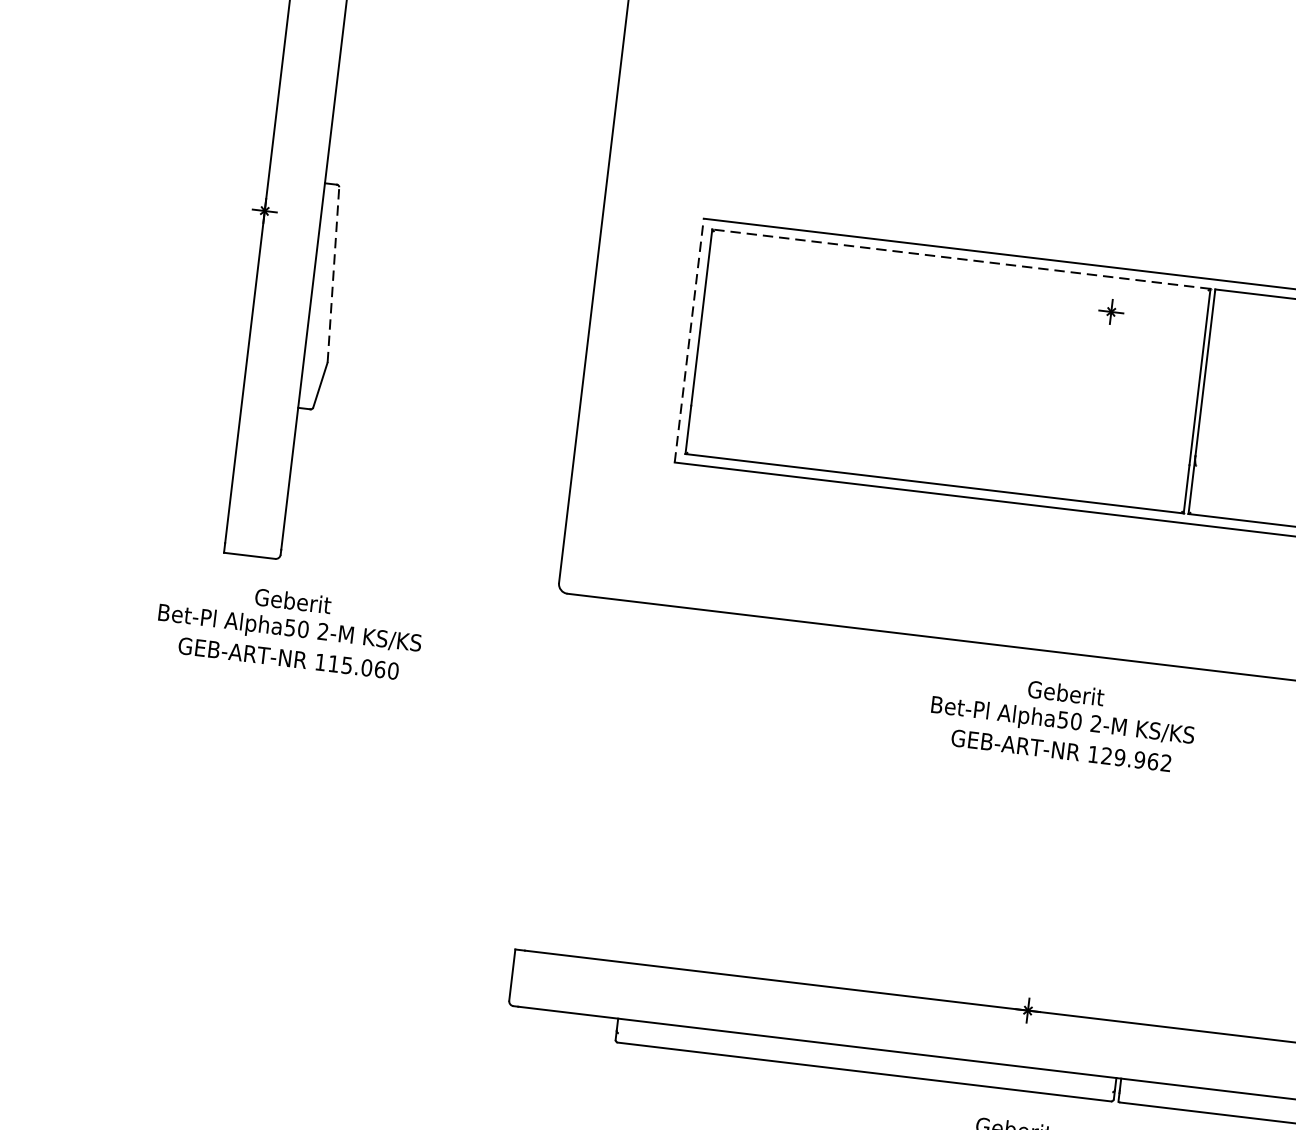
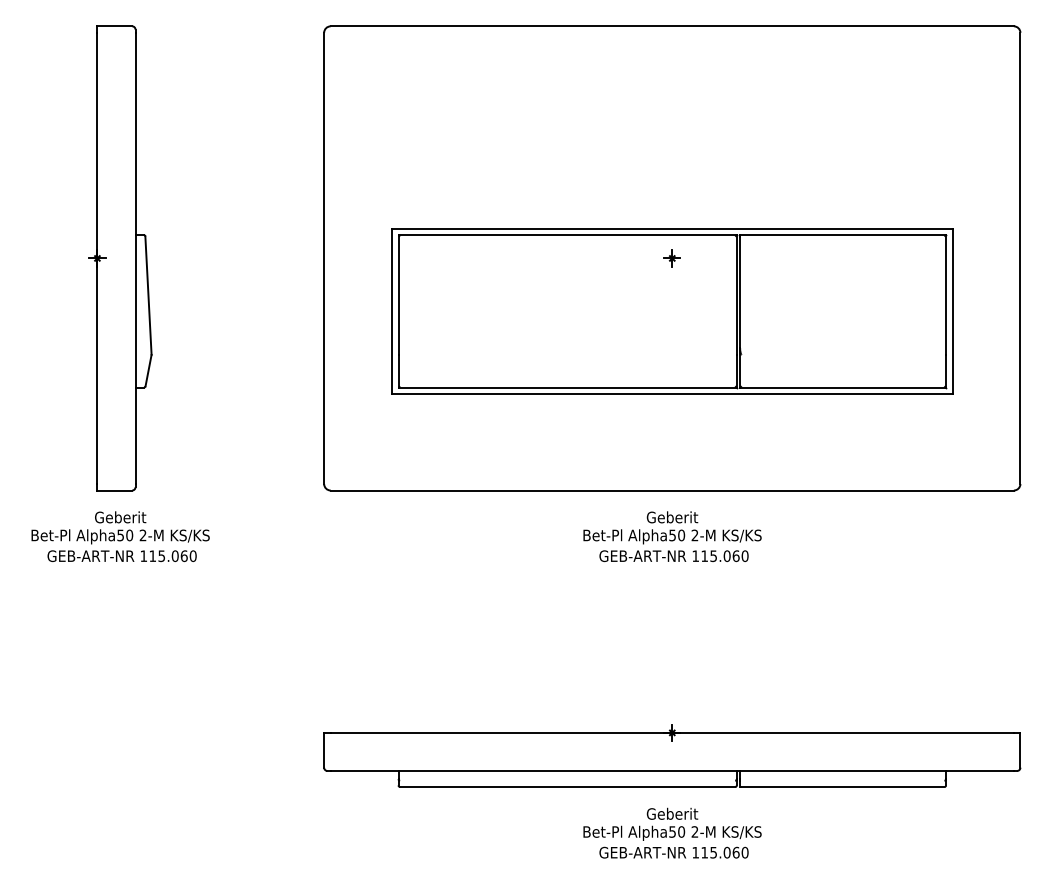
line: (961, 259) -> (567, 235), dashed -> solid
line: (333, 274) -> (148, 295), dashed -> solid
line: (688, 340) -> (391, 311), dashed -> solid
text: (289, 629) -> (120, 536), moved
text: (1135, 760) -> (724, 556), 129.962 -> 115.060

